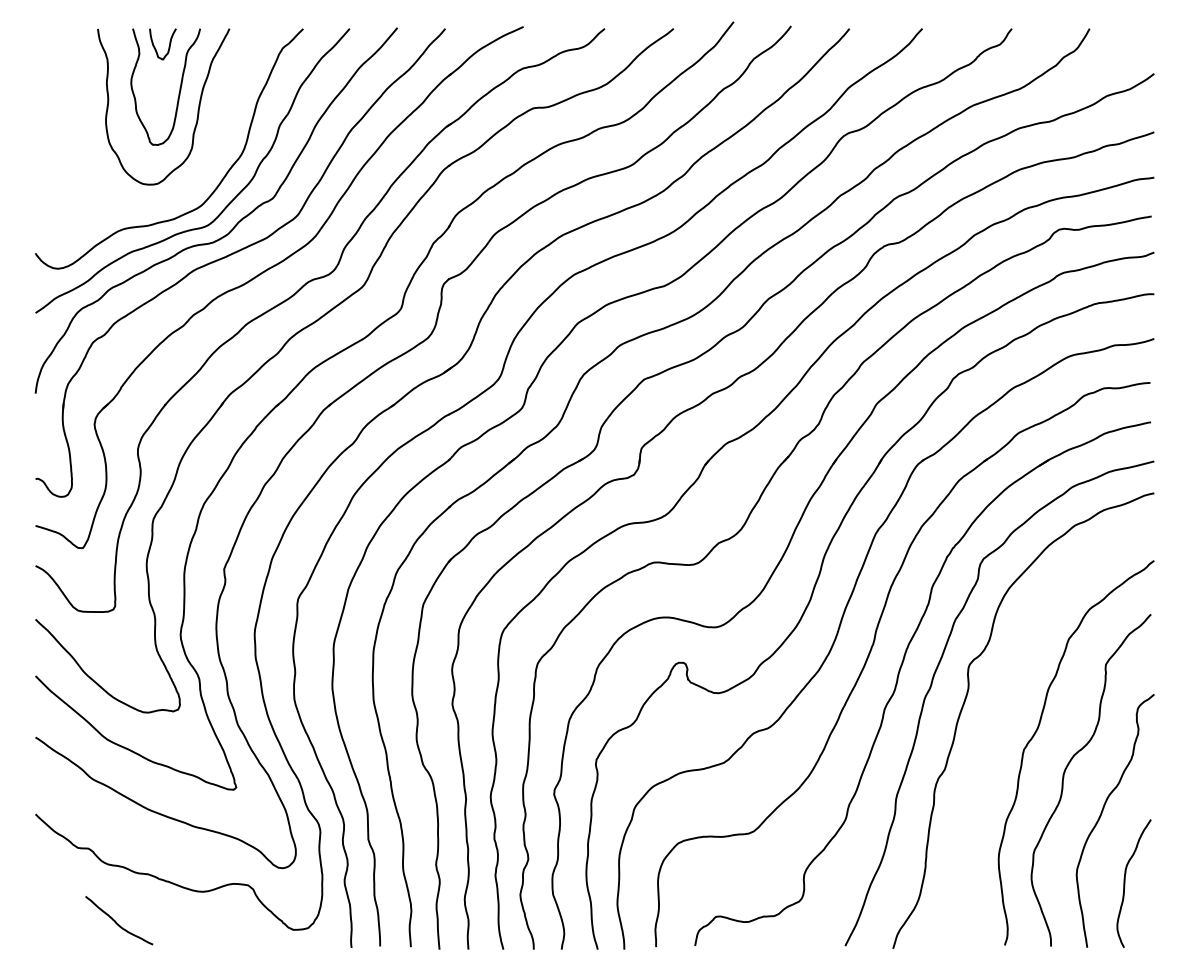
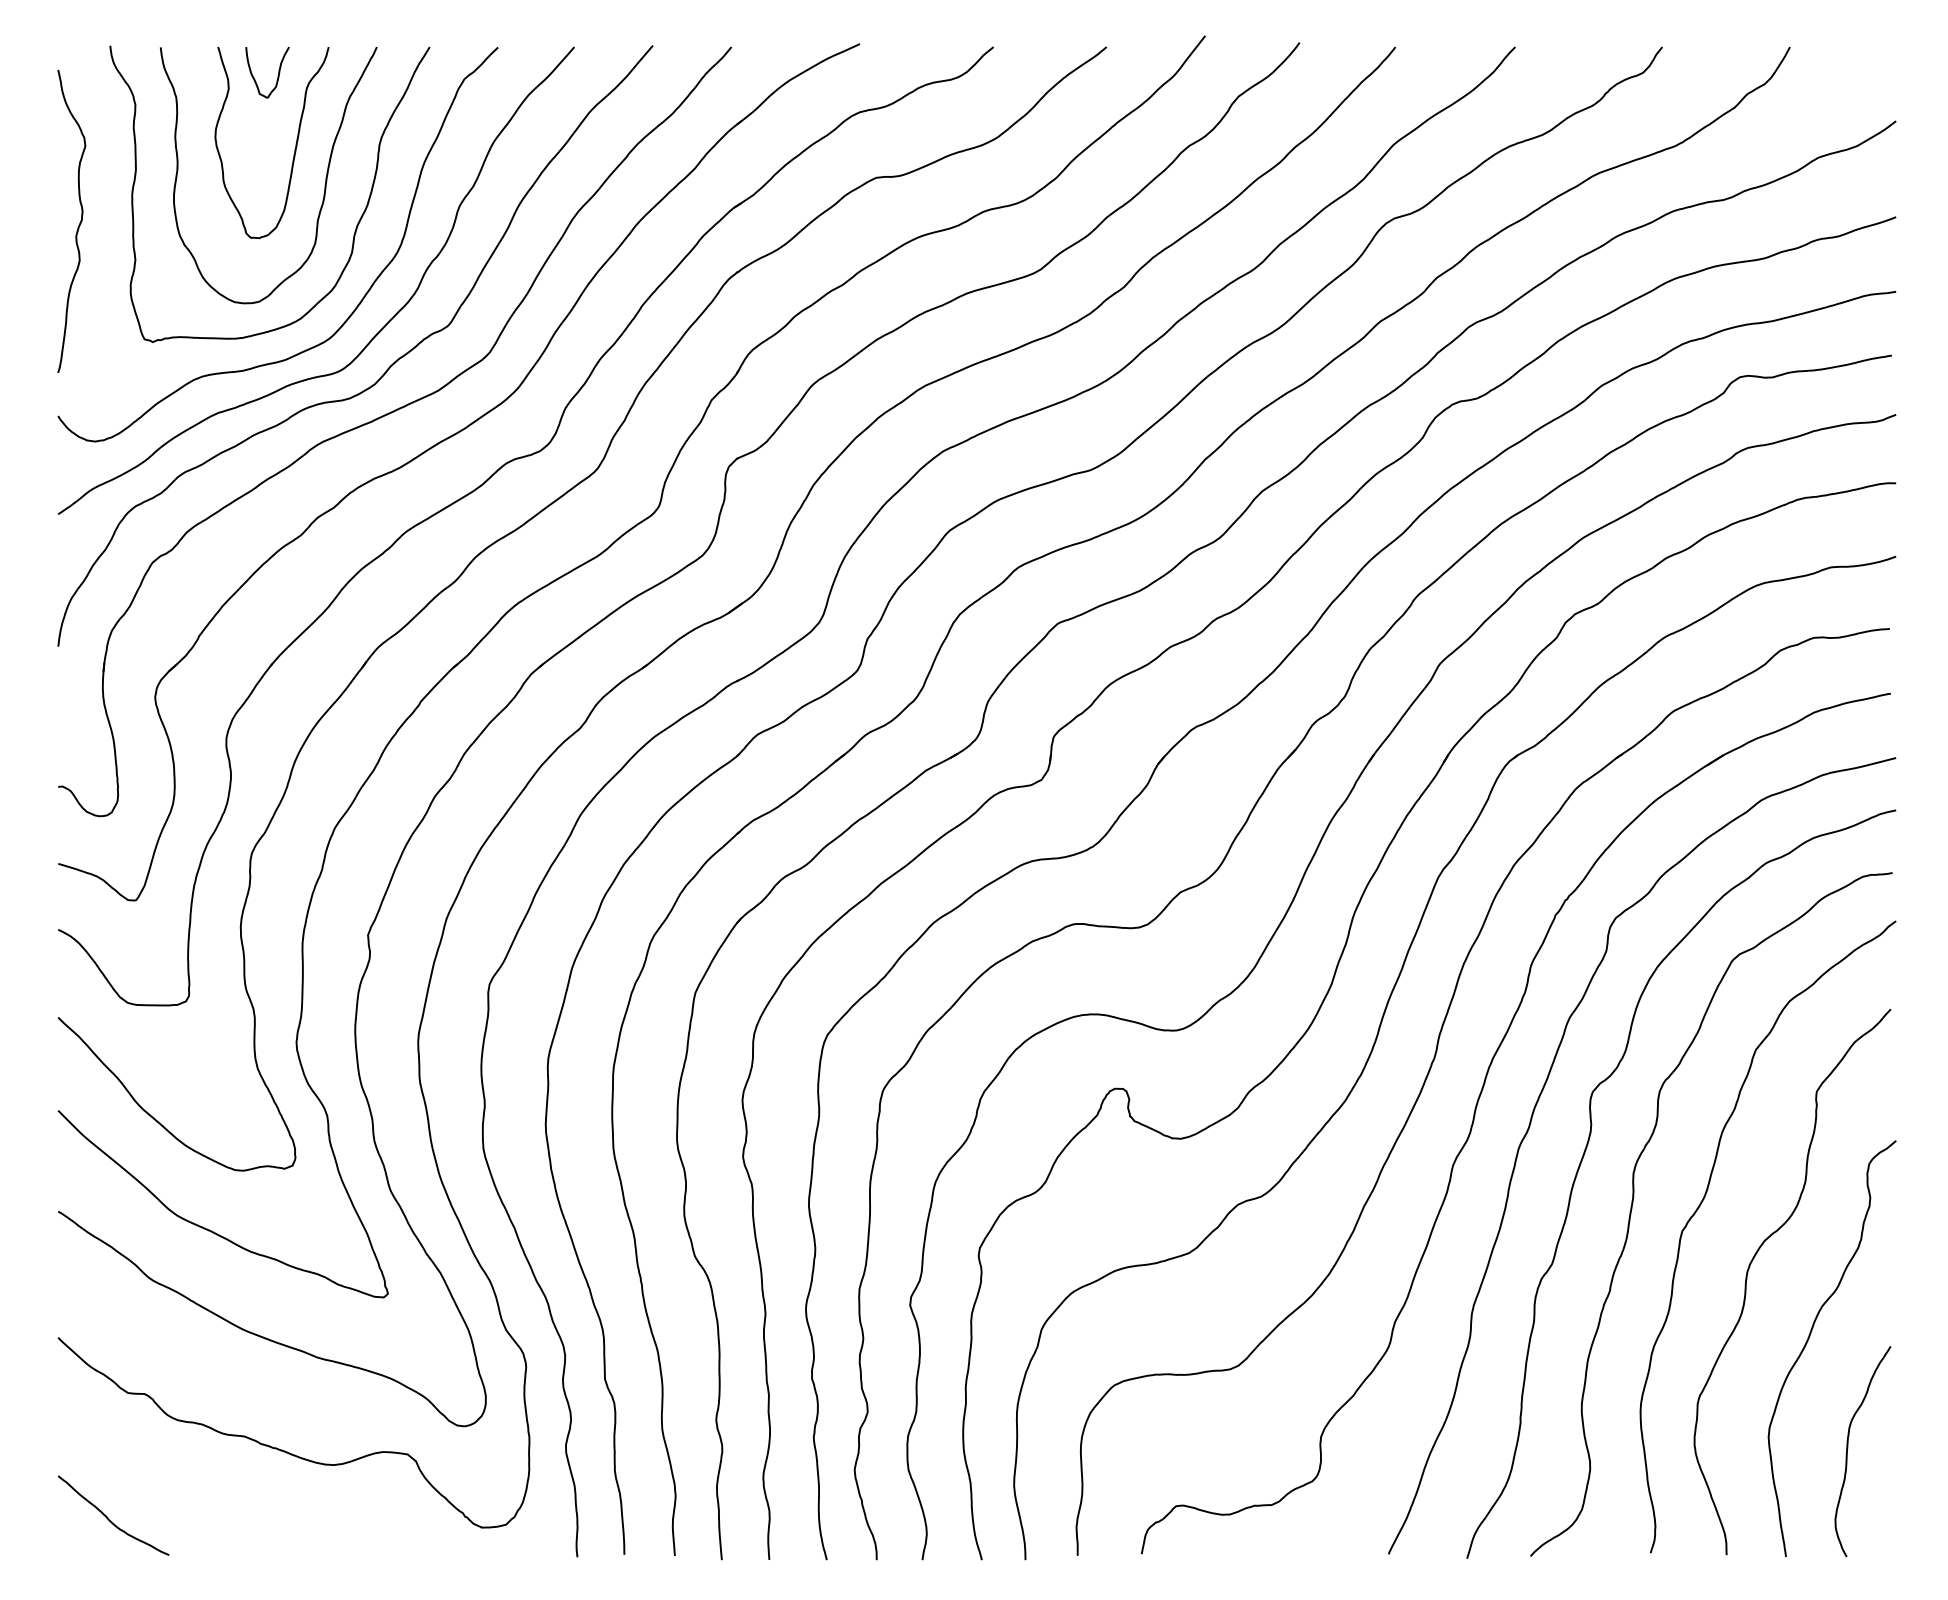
curve: (47, 136) -> (77, 224), added
curve: (216, 137) -> (355, 225), added
curve: (995, 729) -> (1635, 1198), added
curve: (117, 922) -> (110, 1518), moved

